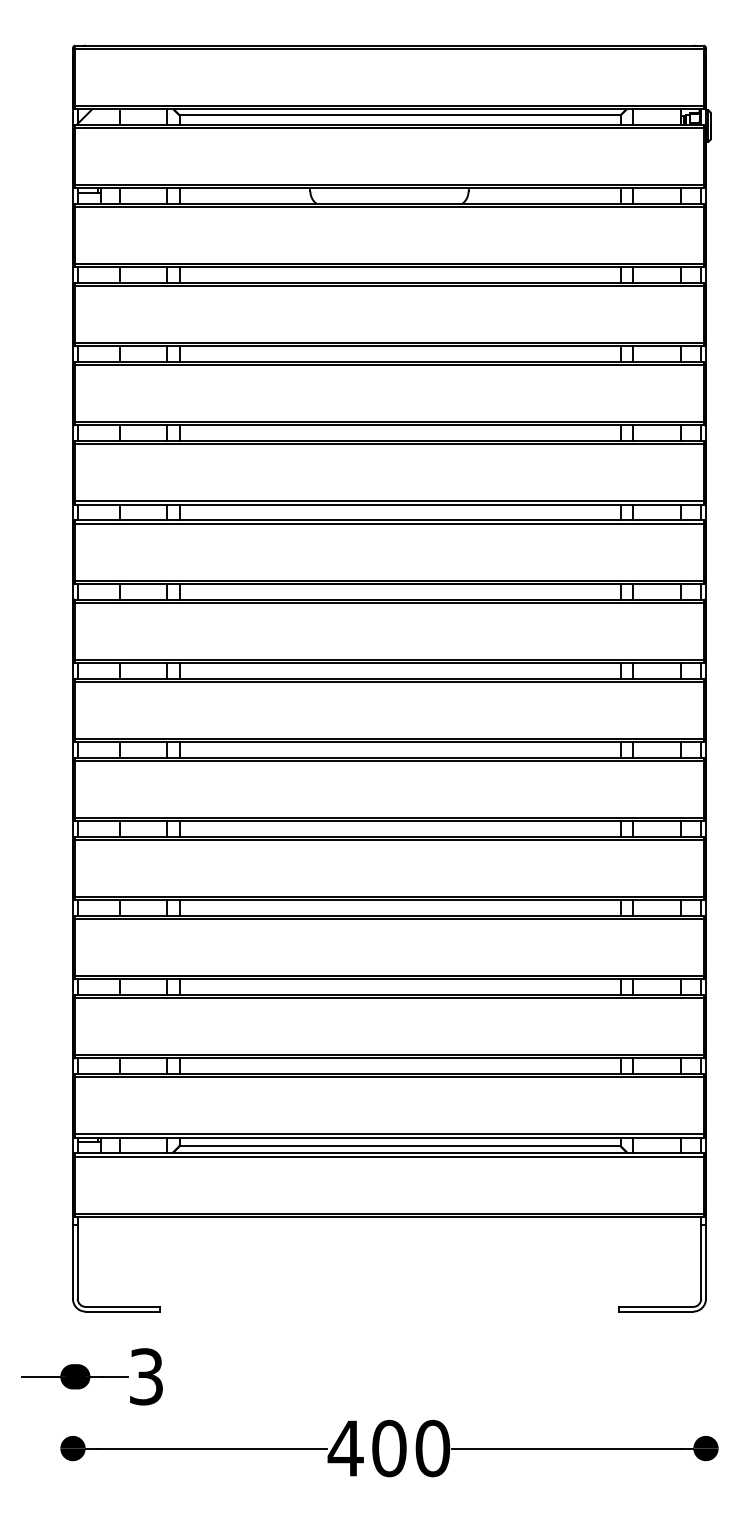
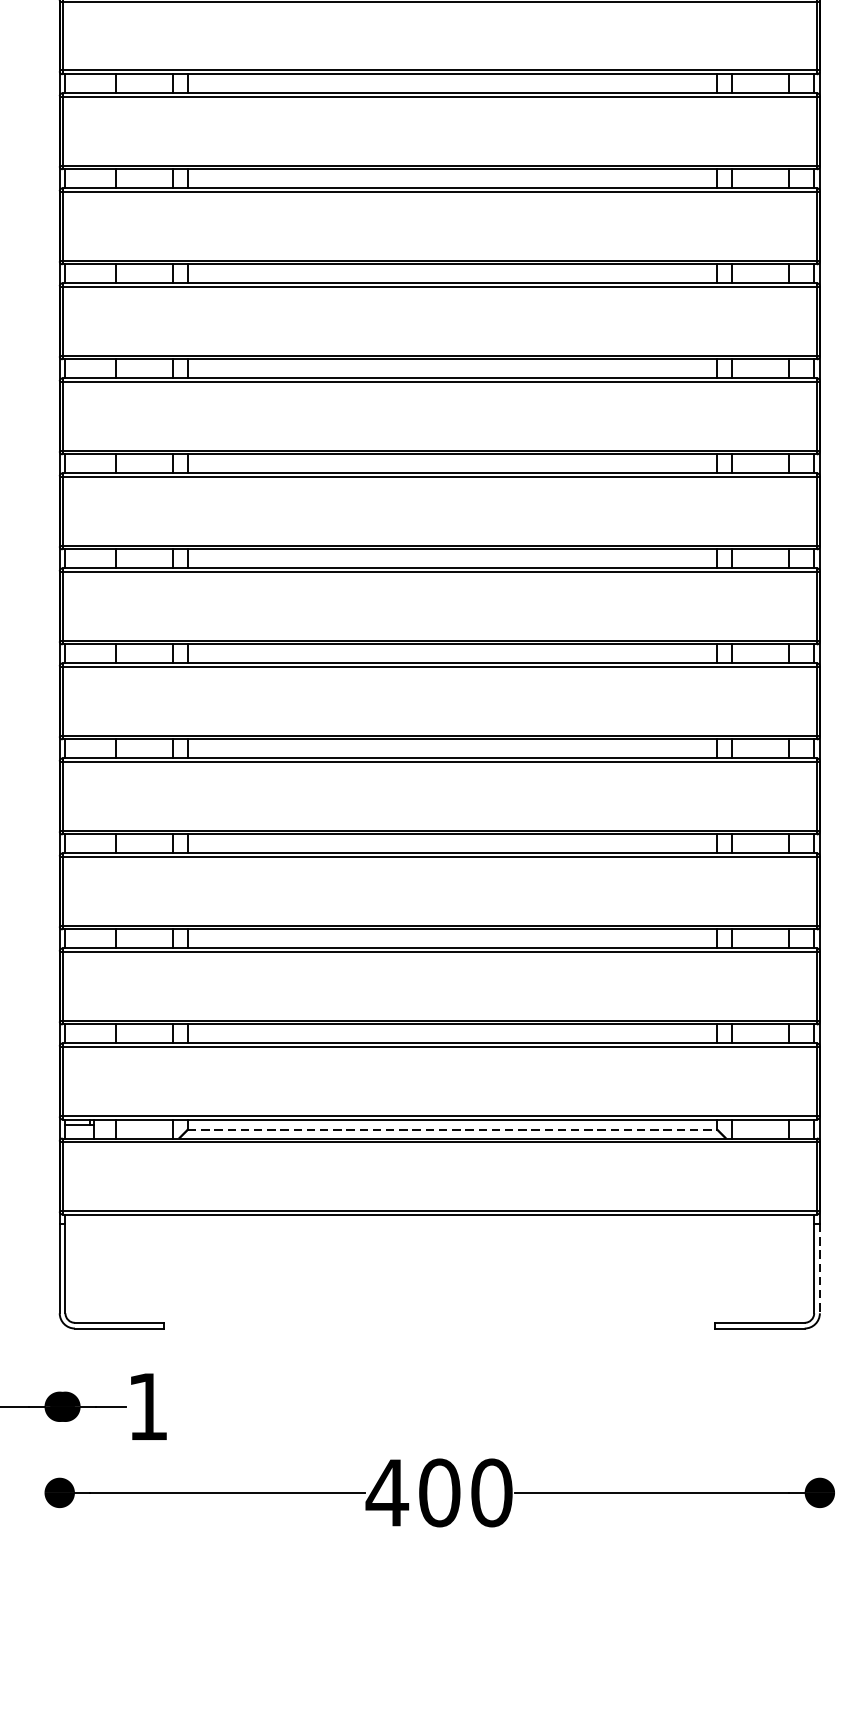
line: (400, 1146) -> (453, 1130), solid -> dashed
line: (705, 1262) -> (819, 1269), solid -> dashed
text: (146, 1376) -> (148, 1406), 3 -> 1

